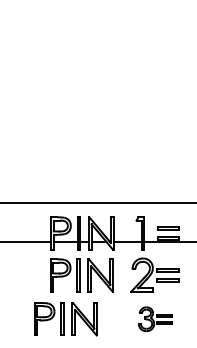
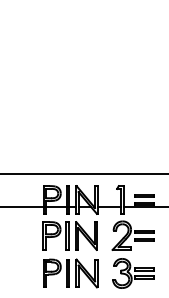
part: (65, 319) -> (70, 273), moved
part: (155, 319) -> (133, 273), size x1.43

